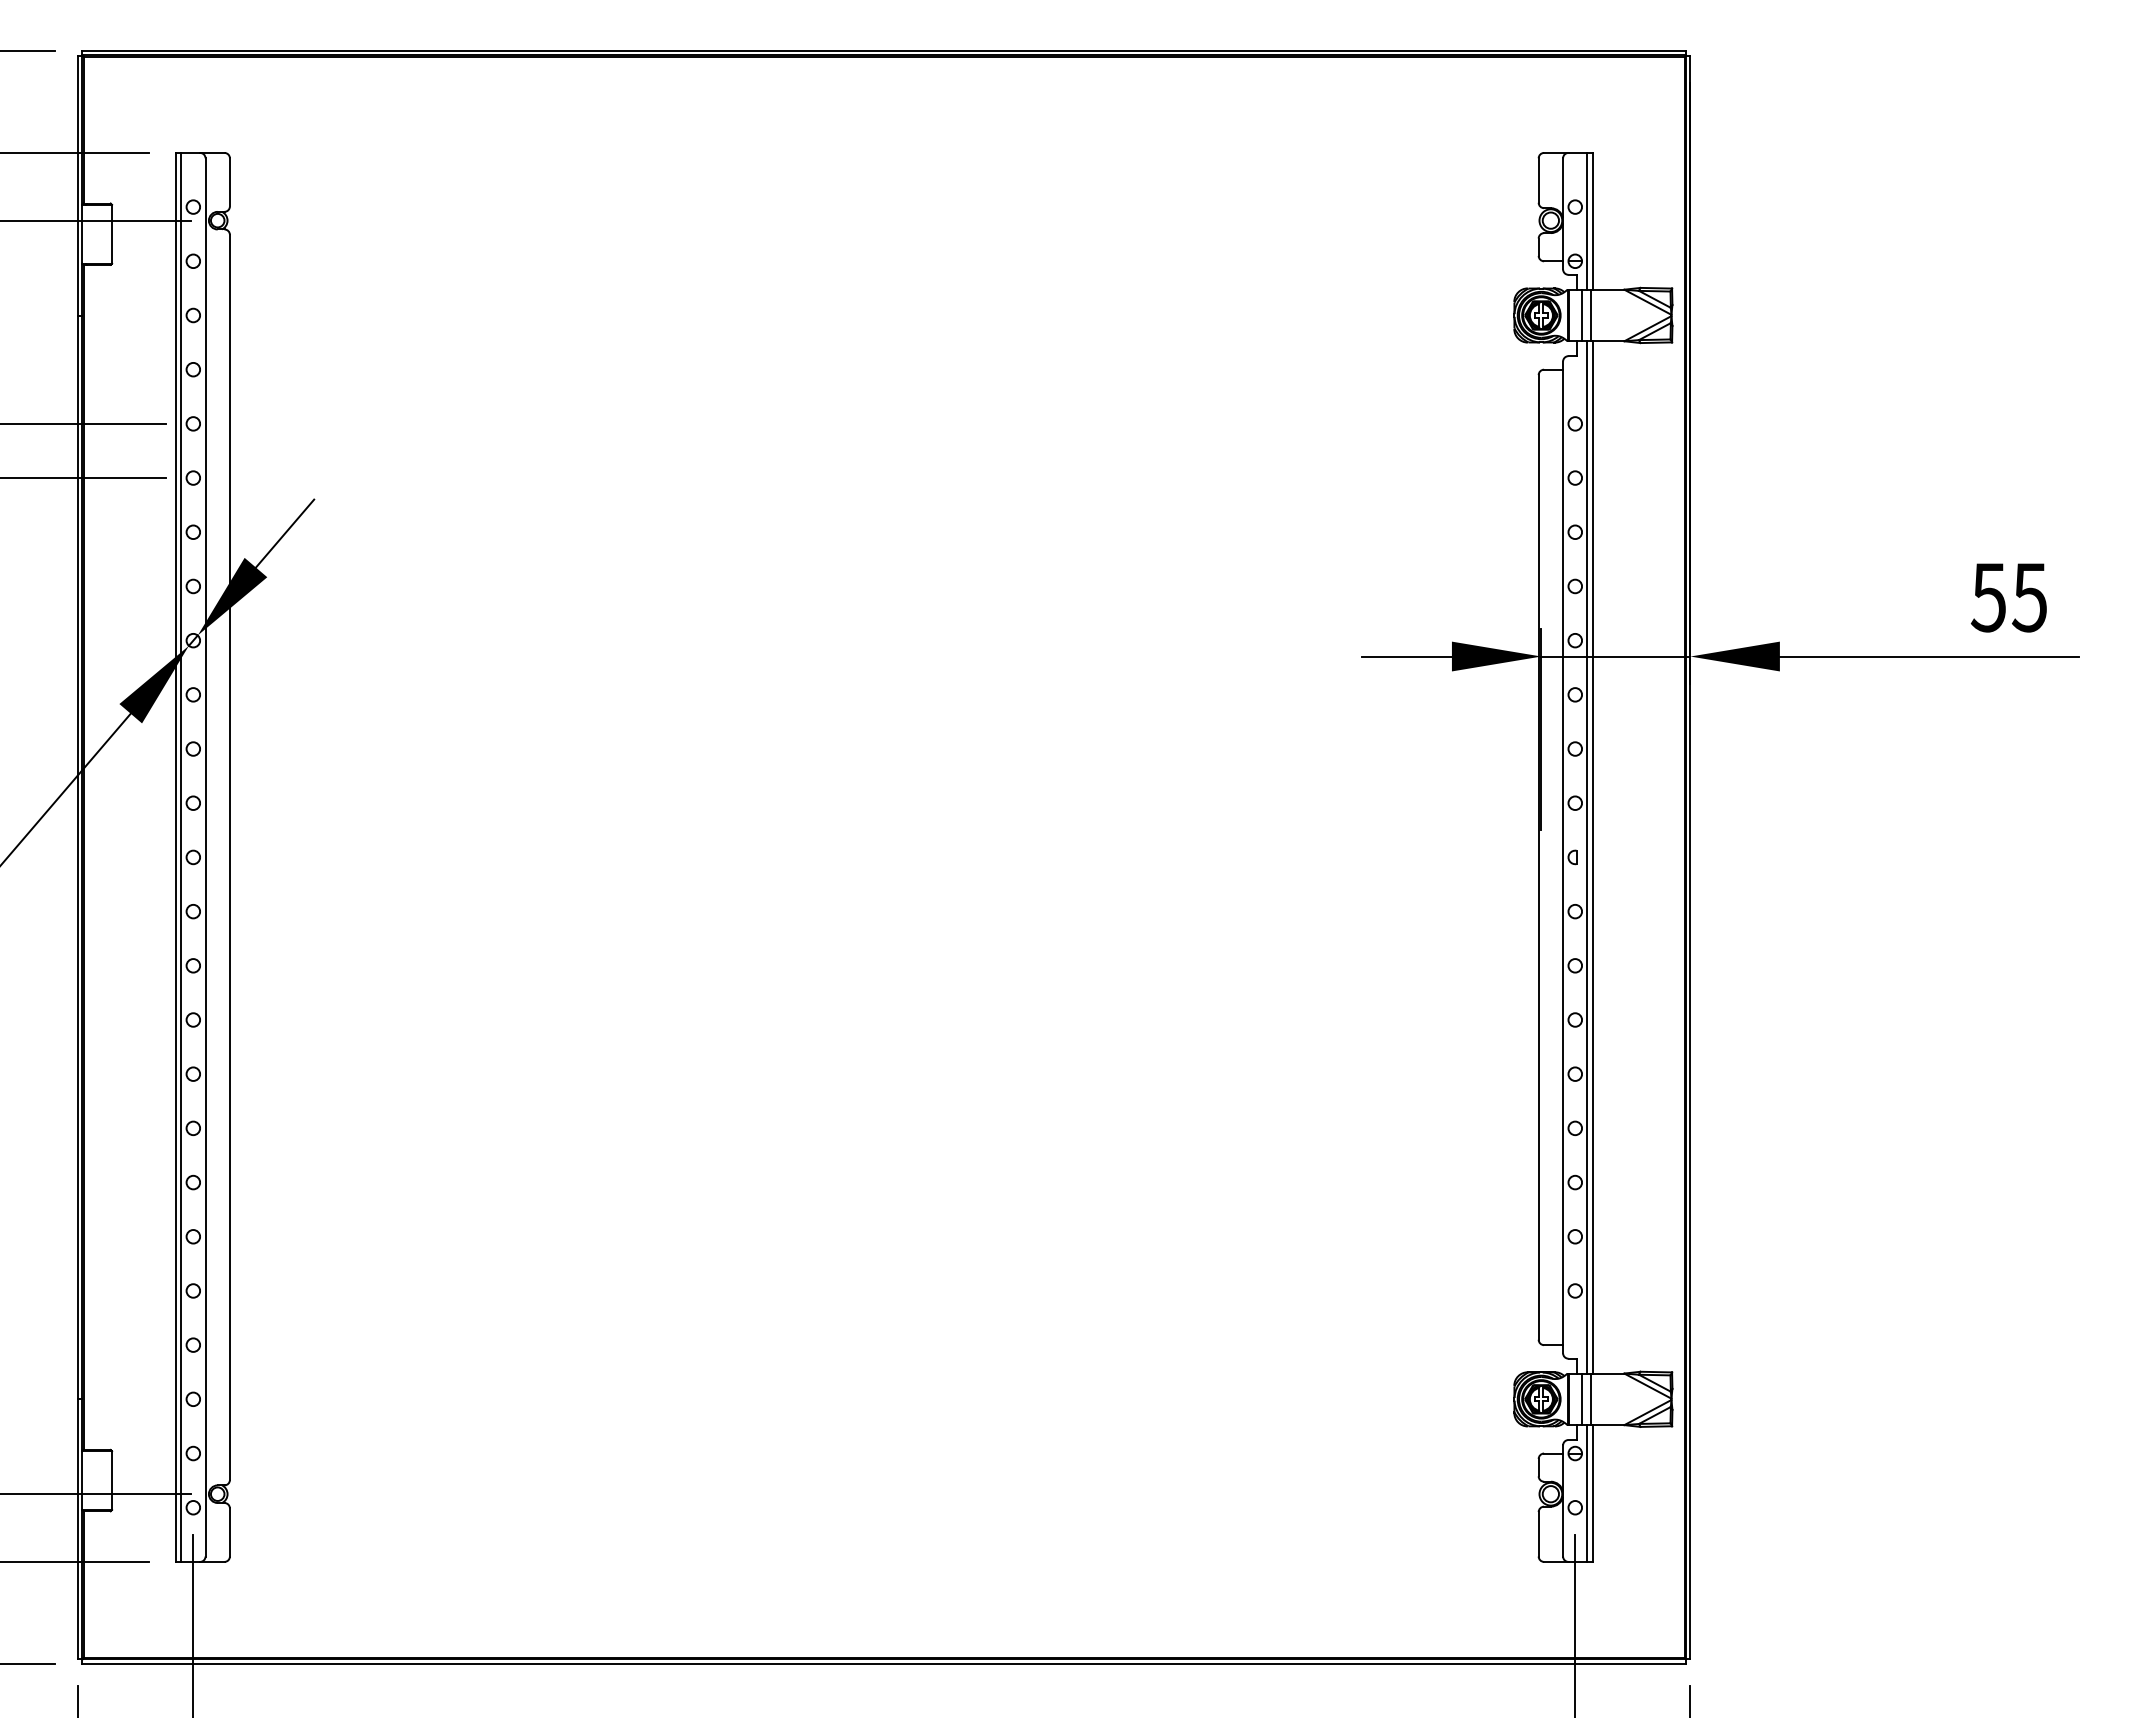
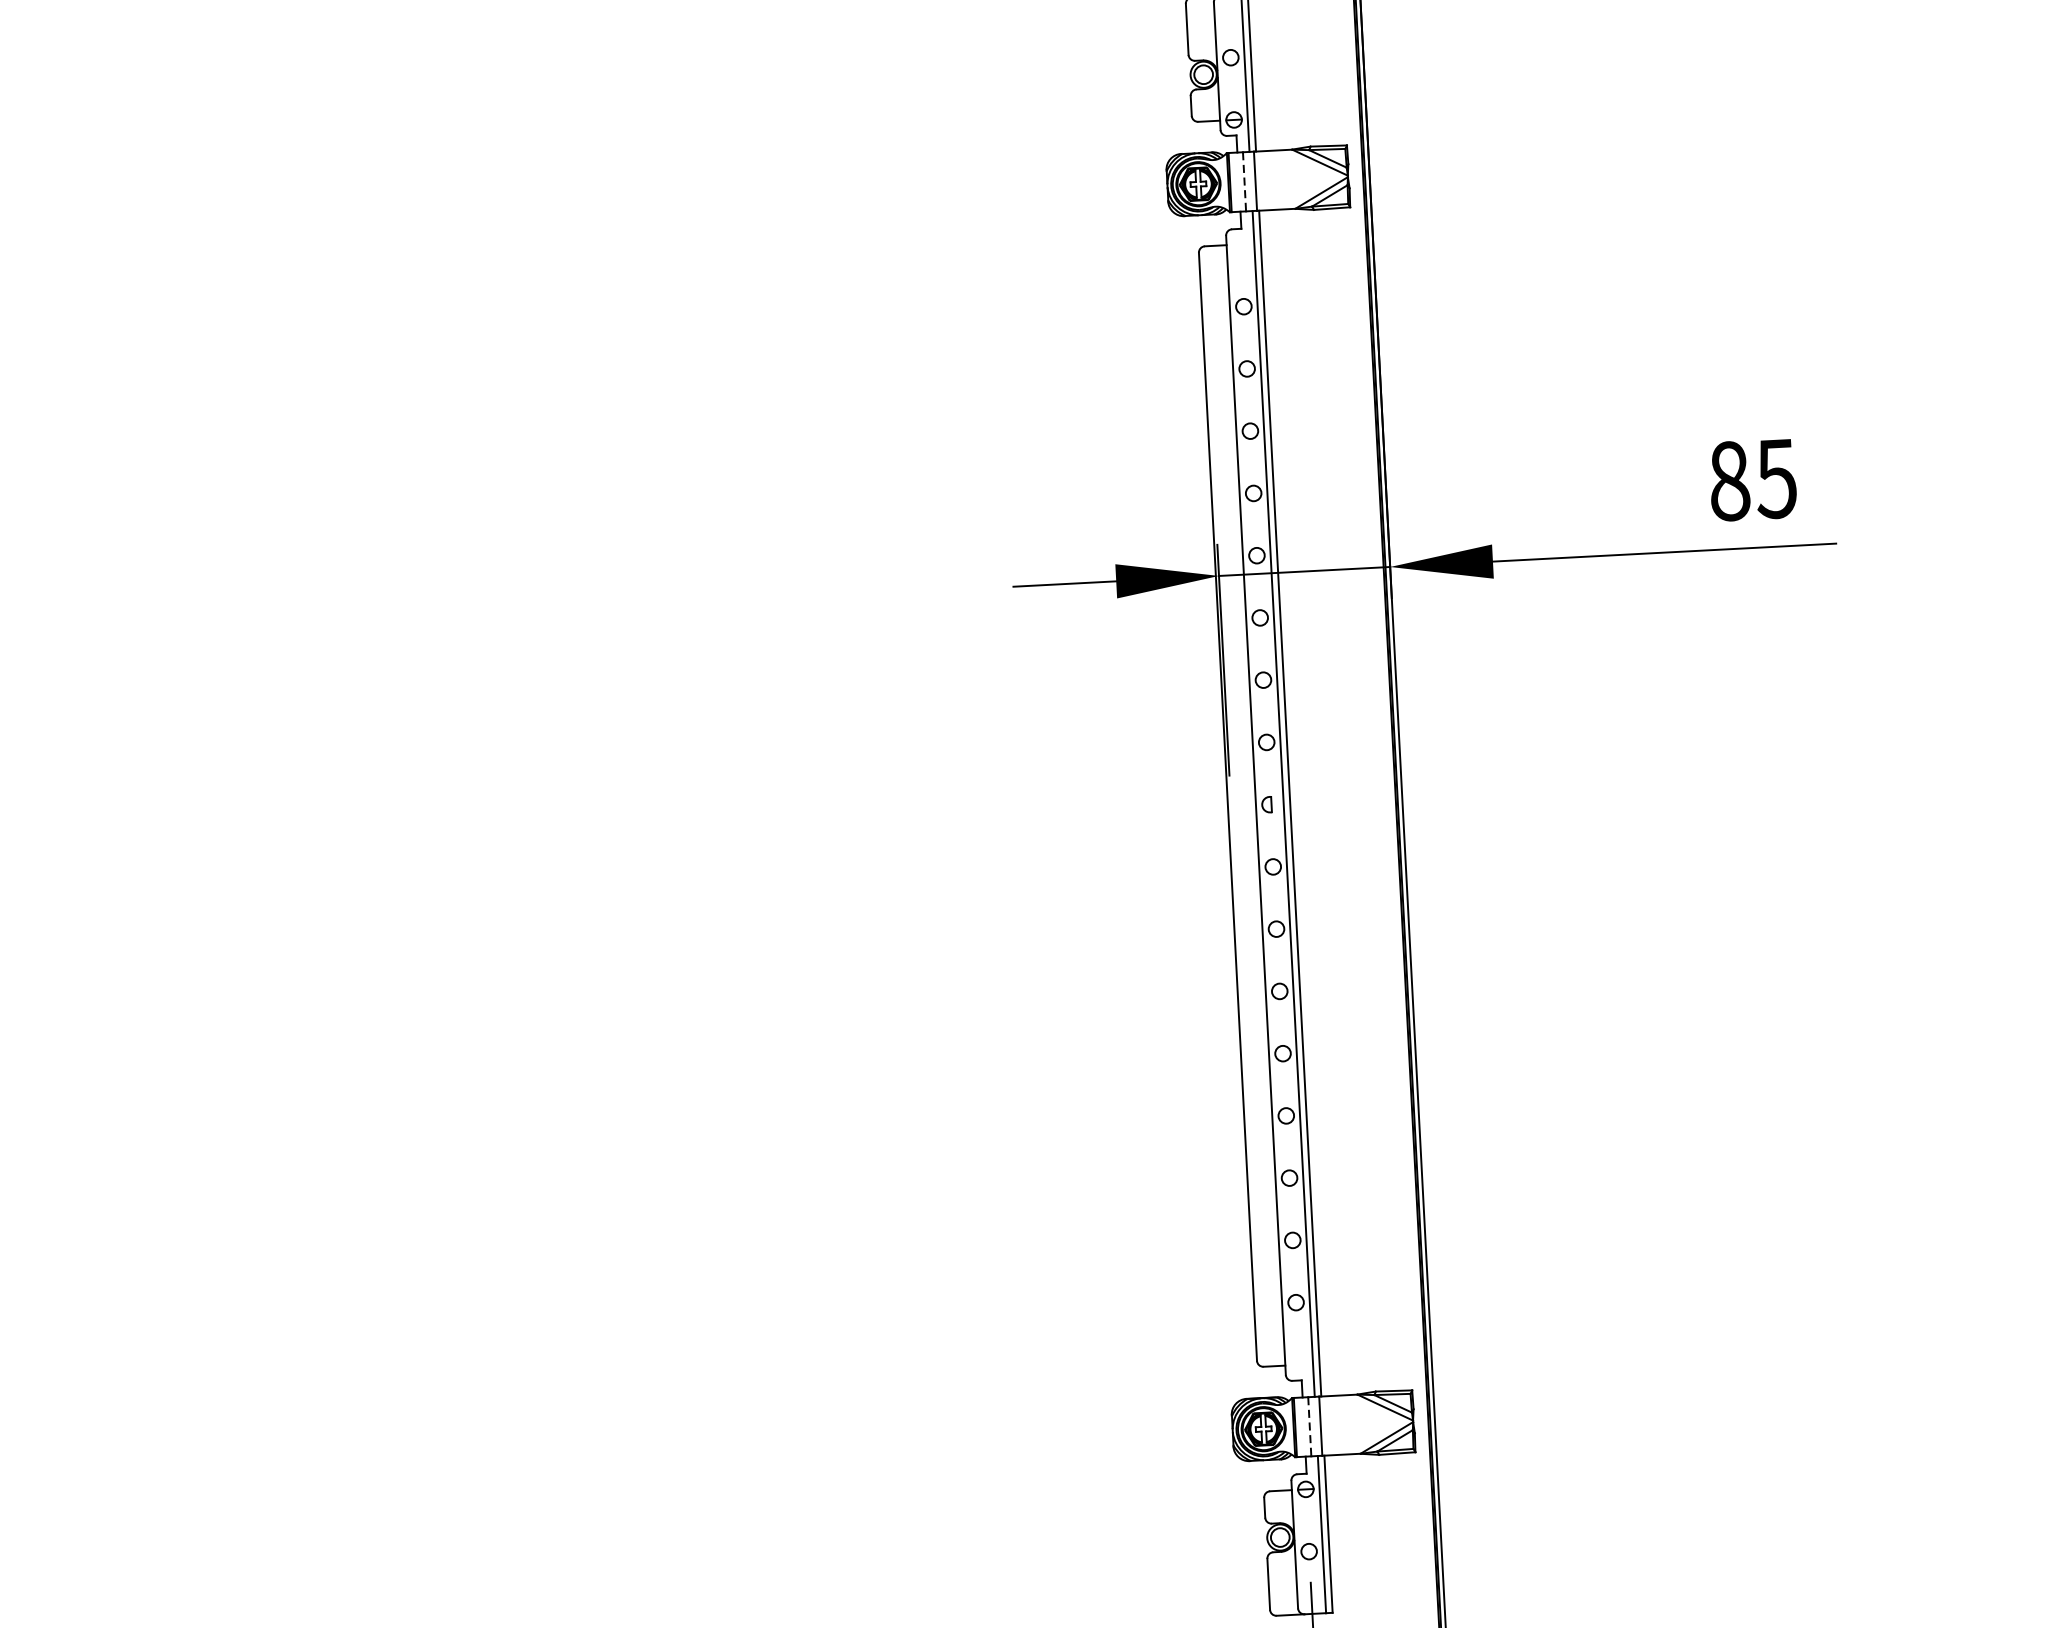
line: (1581, 315) -> (1244, 181), solid -> dashed
text: (1988, 597) -> (1728, 481), 55 -> 85
line: (1581, 1399) -> (1309, 1426), solid -> dashed

